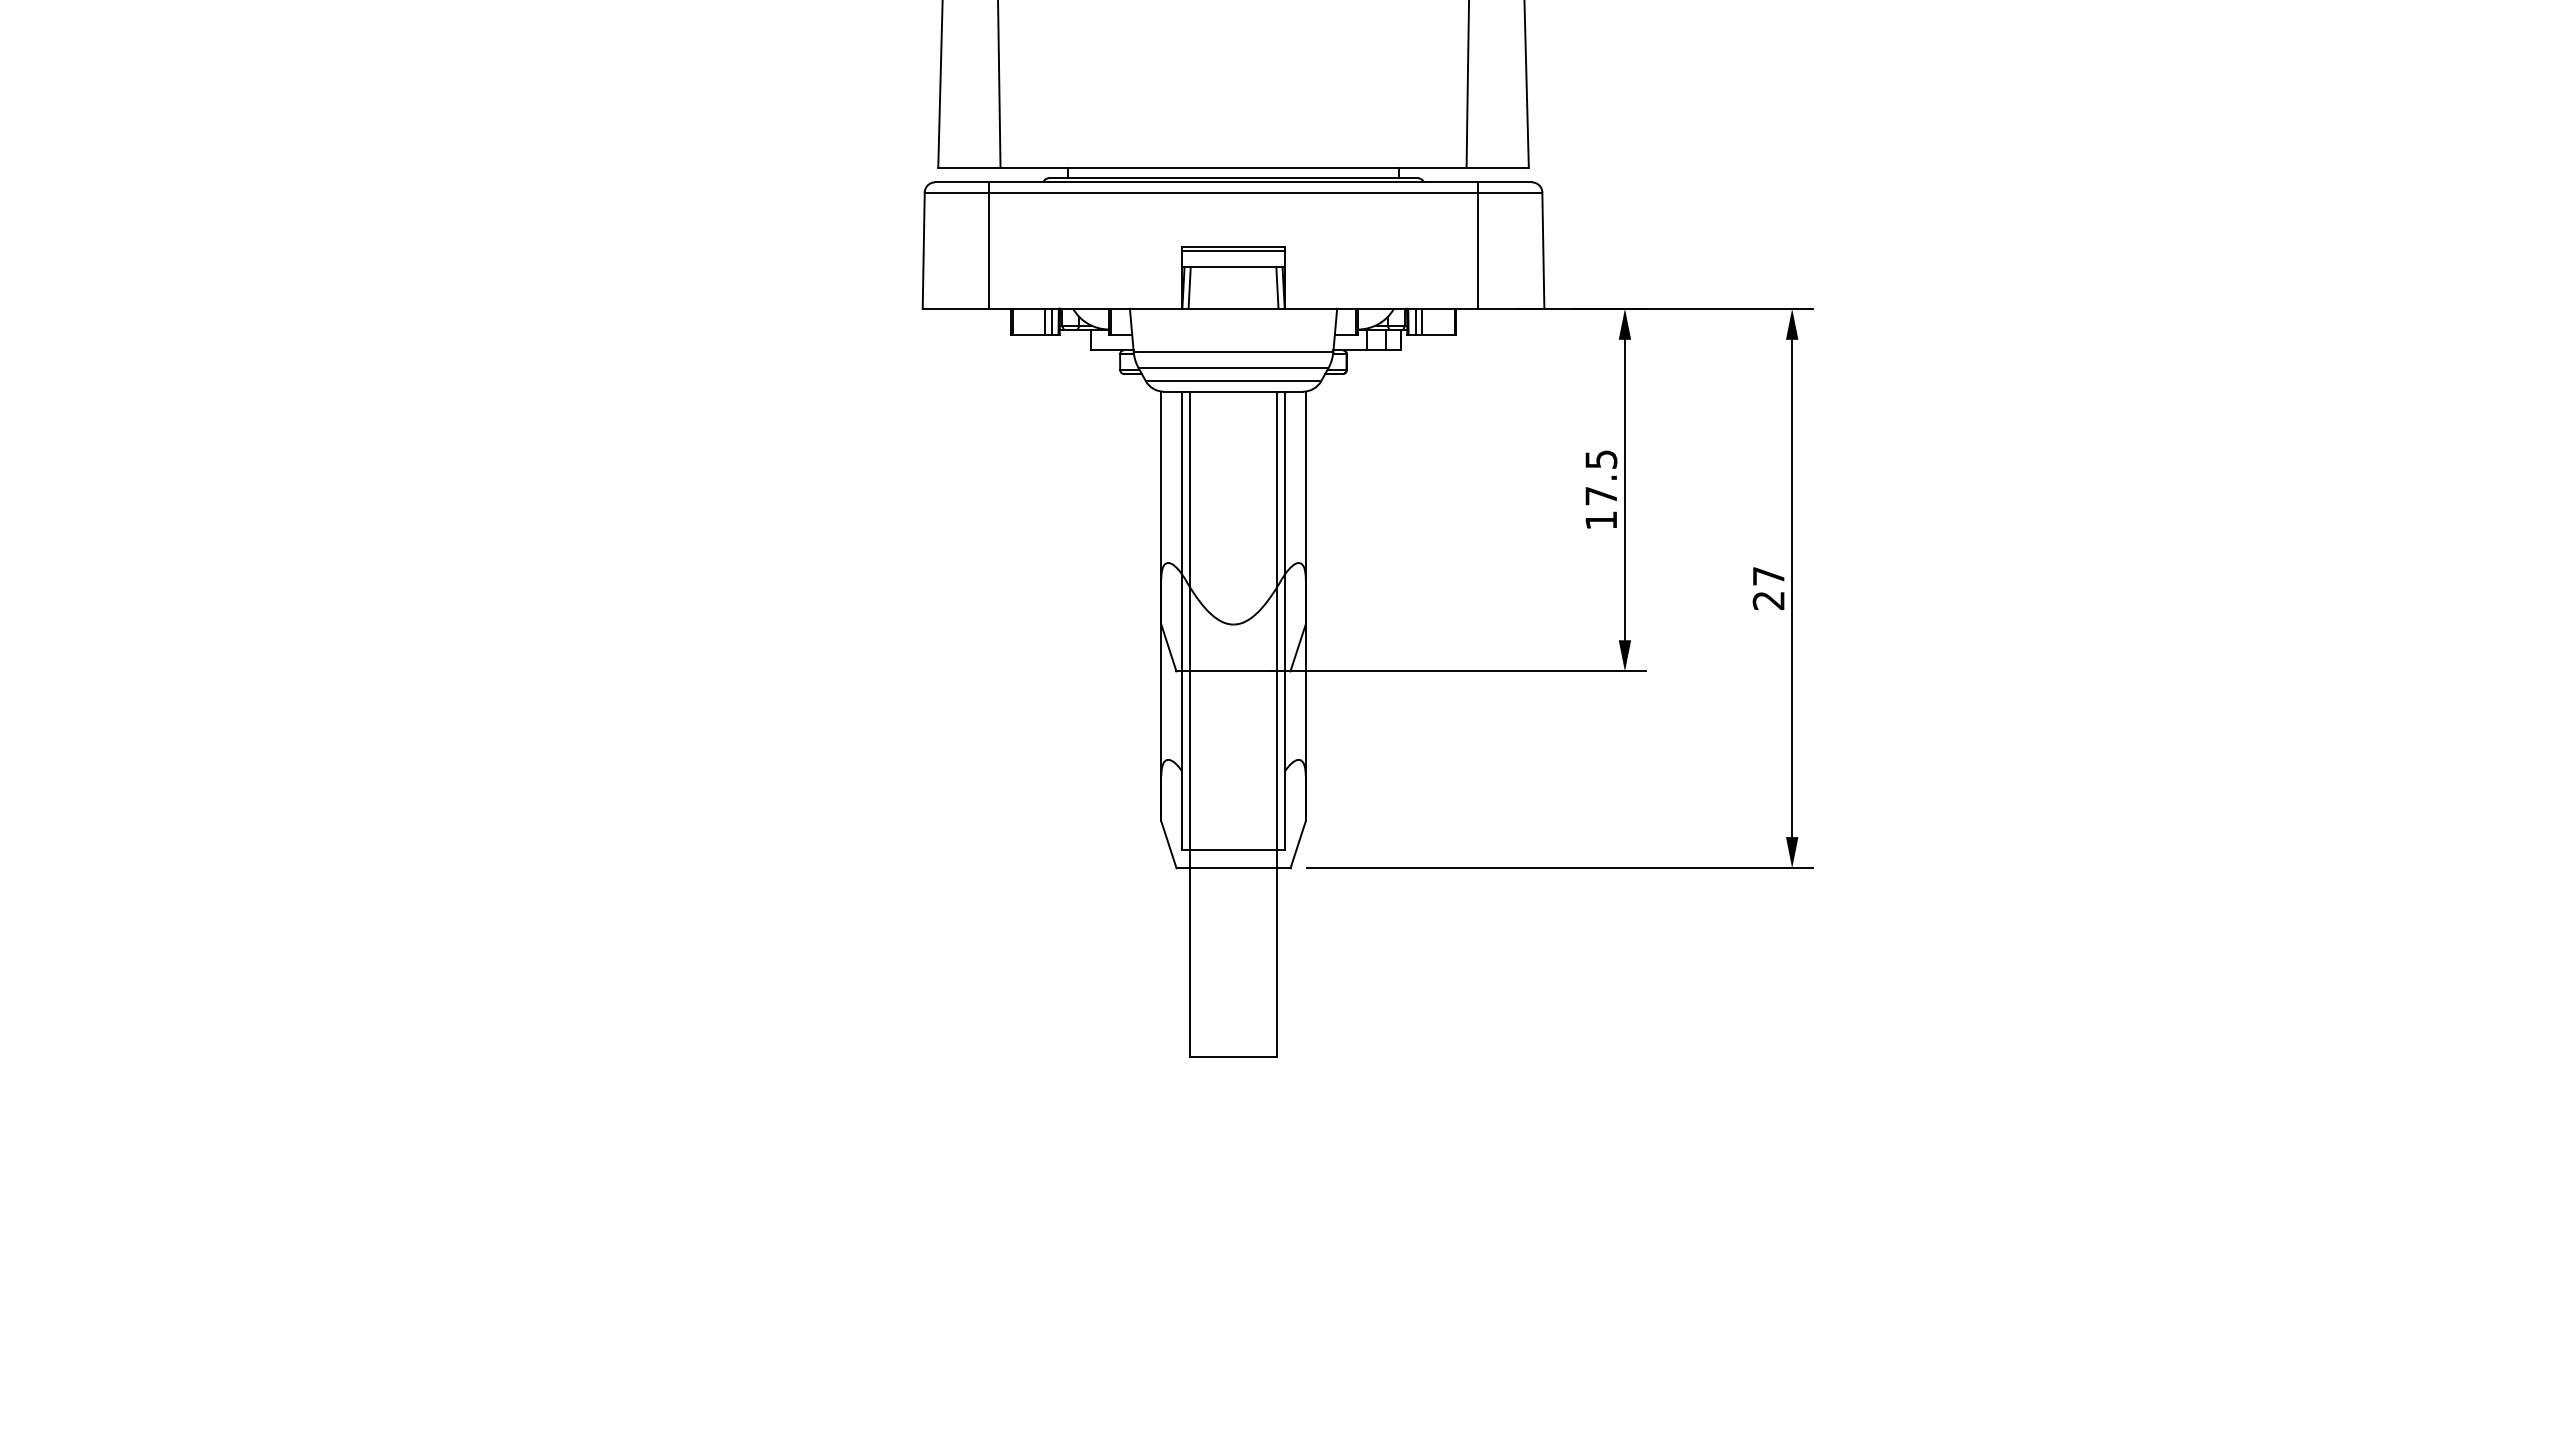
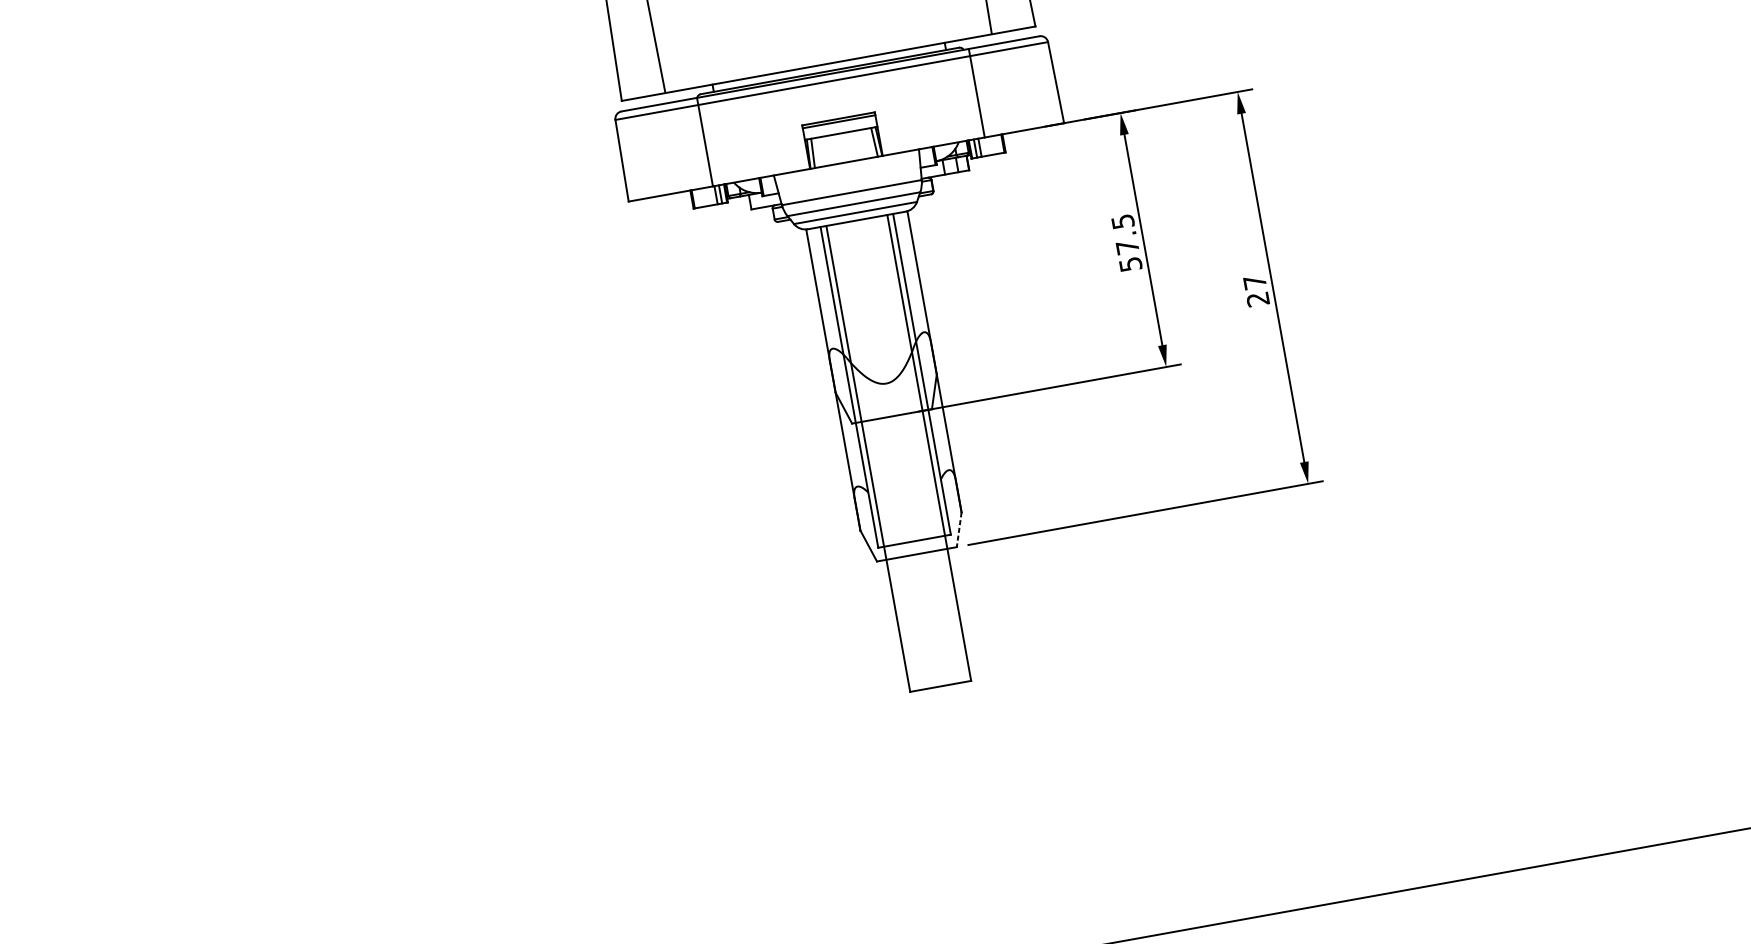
line: (989, 245) -> (705, 142), moved
line: (1478, 245) -> (977, 93), moved
text: (1601, 520) -> (1130, 264), 17.5 -> 57.5
line: (1298, 844) -> (959, 529), solid -> dashed

